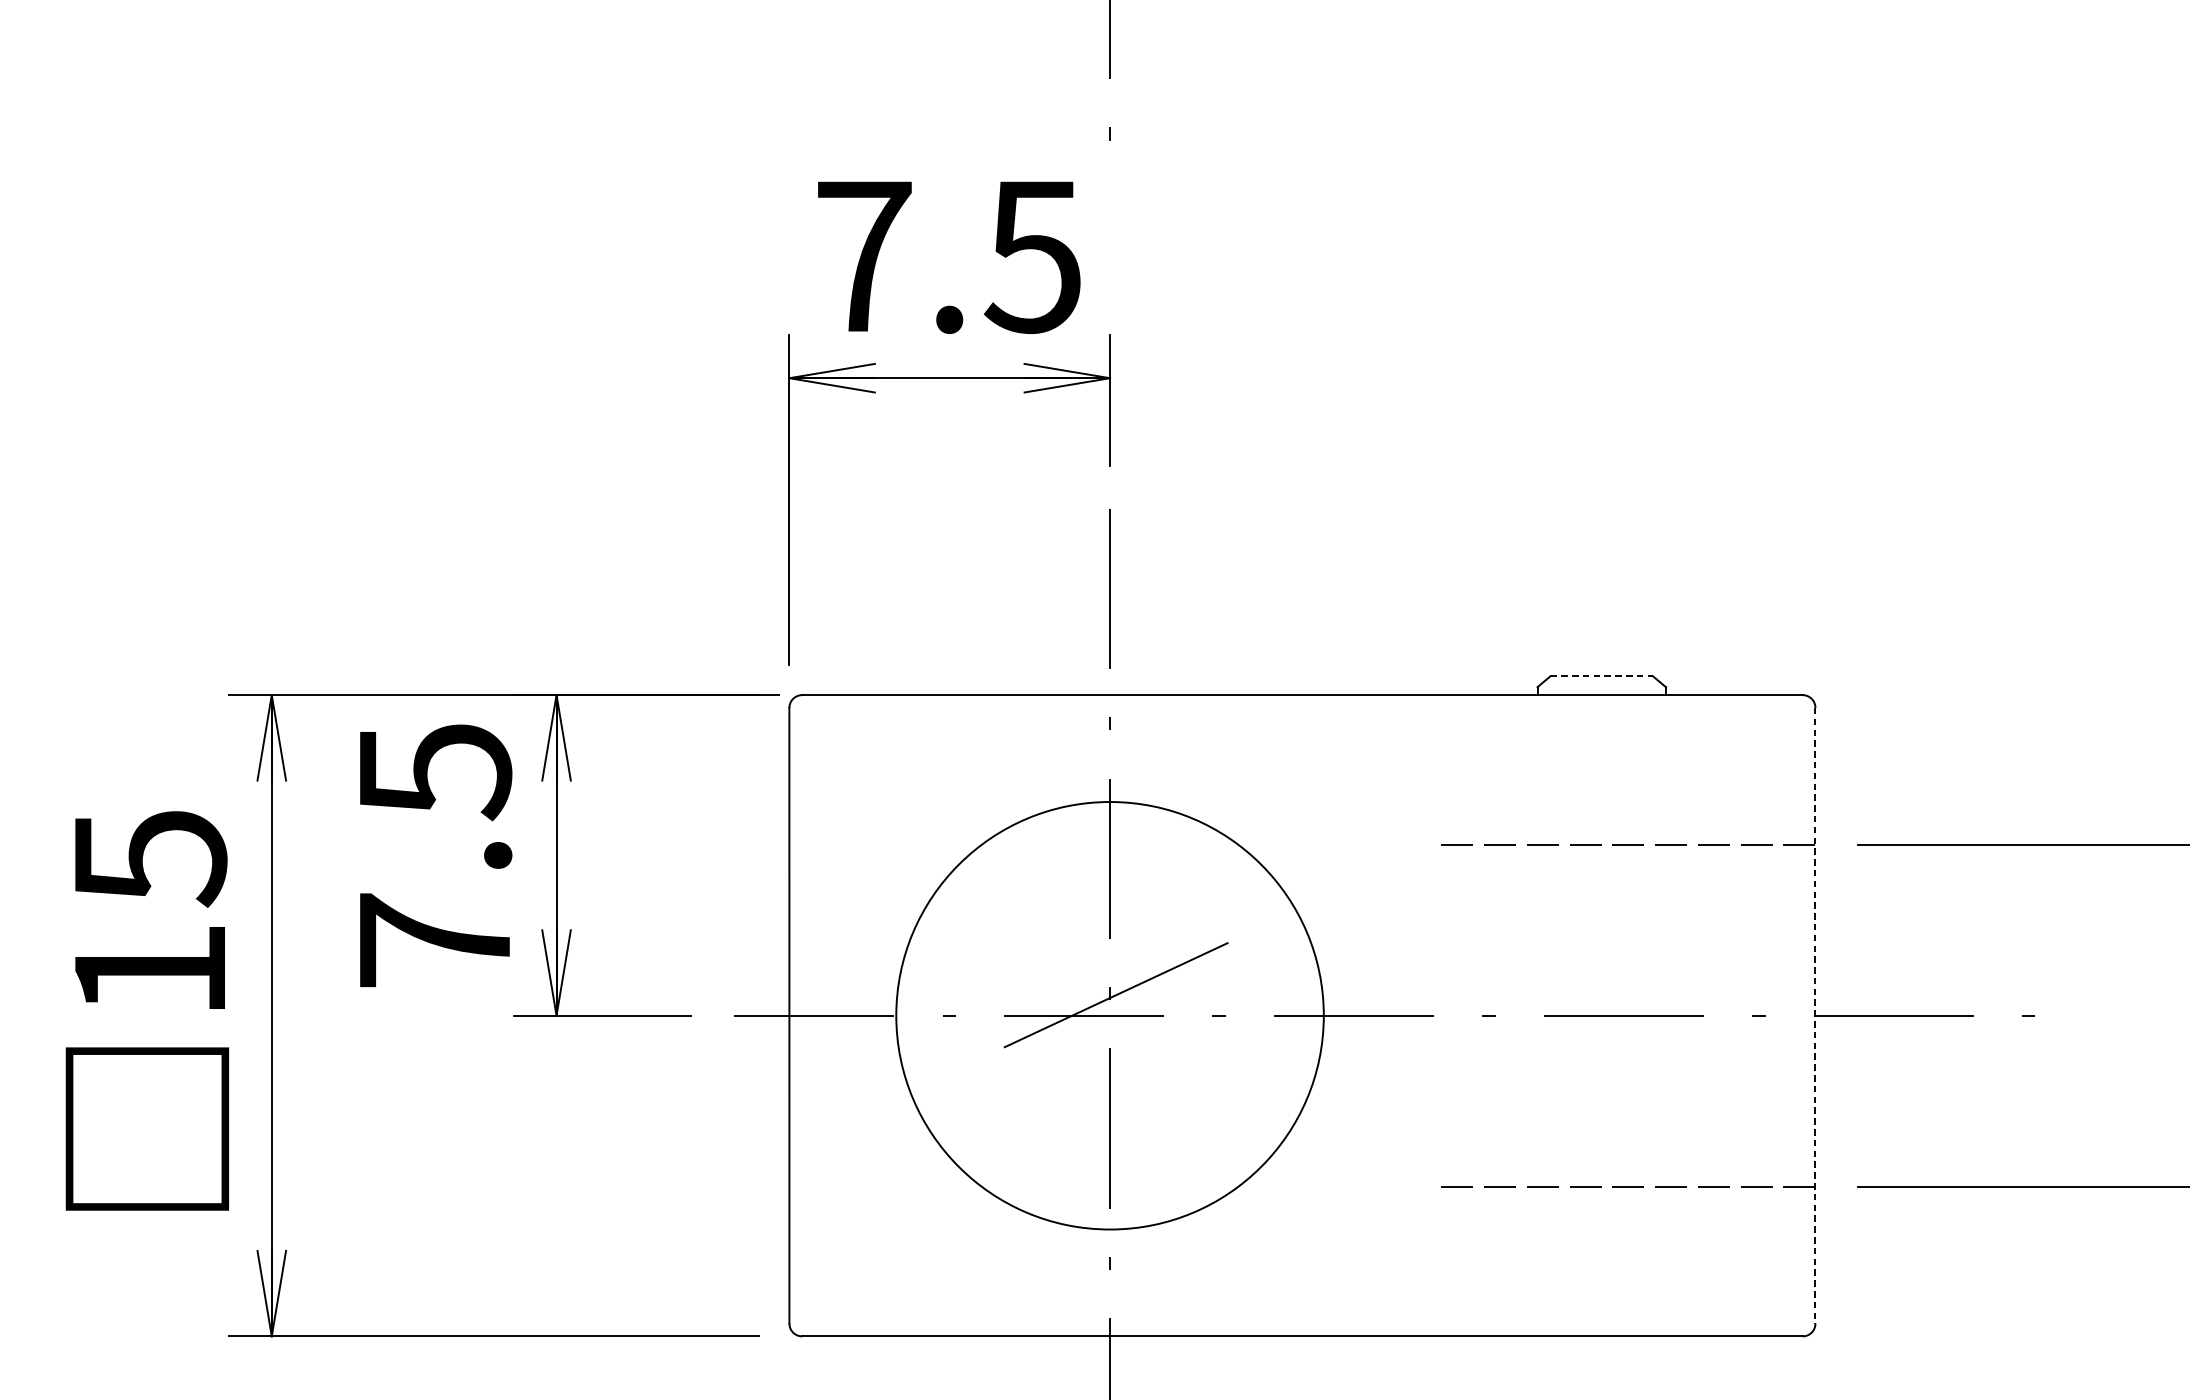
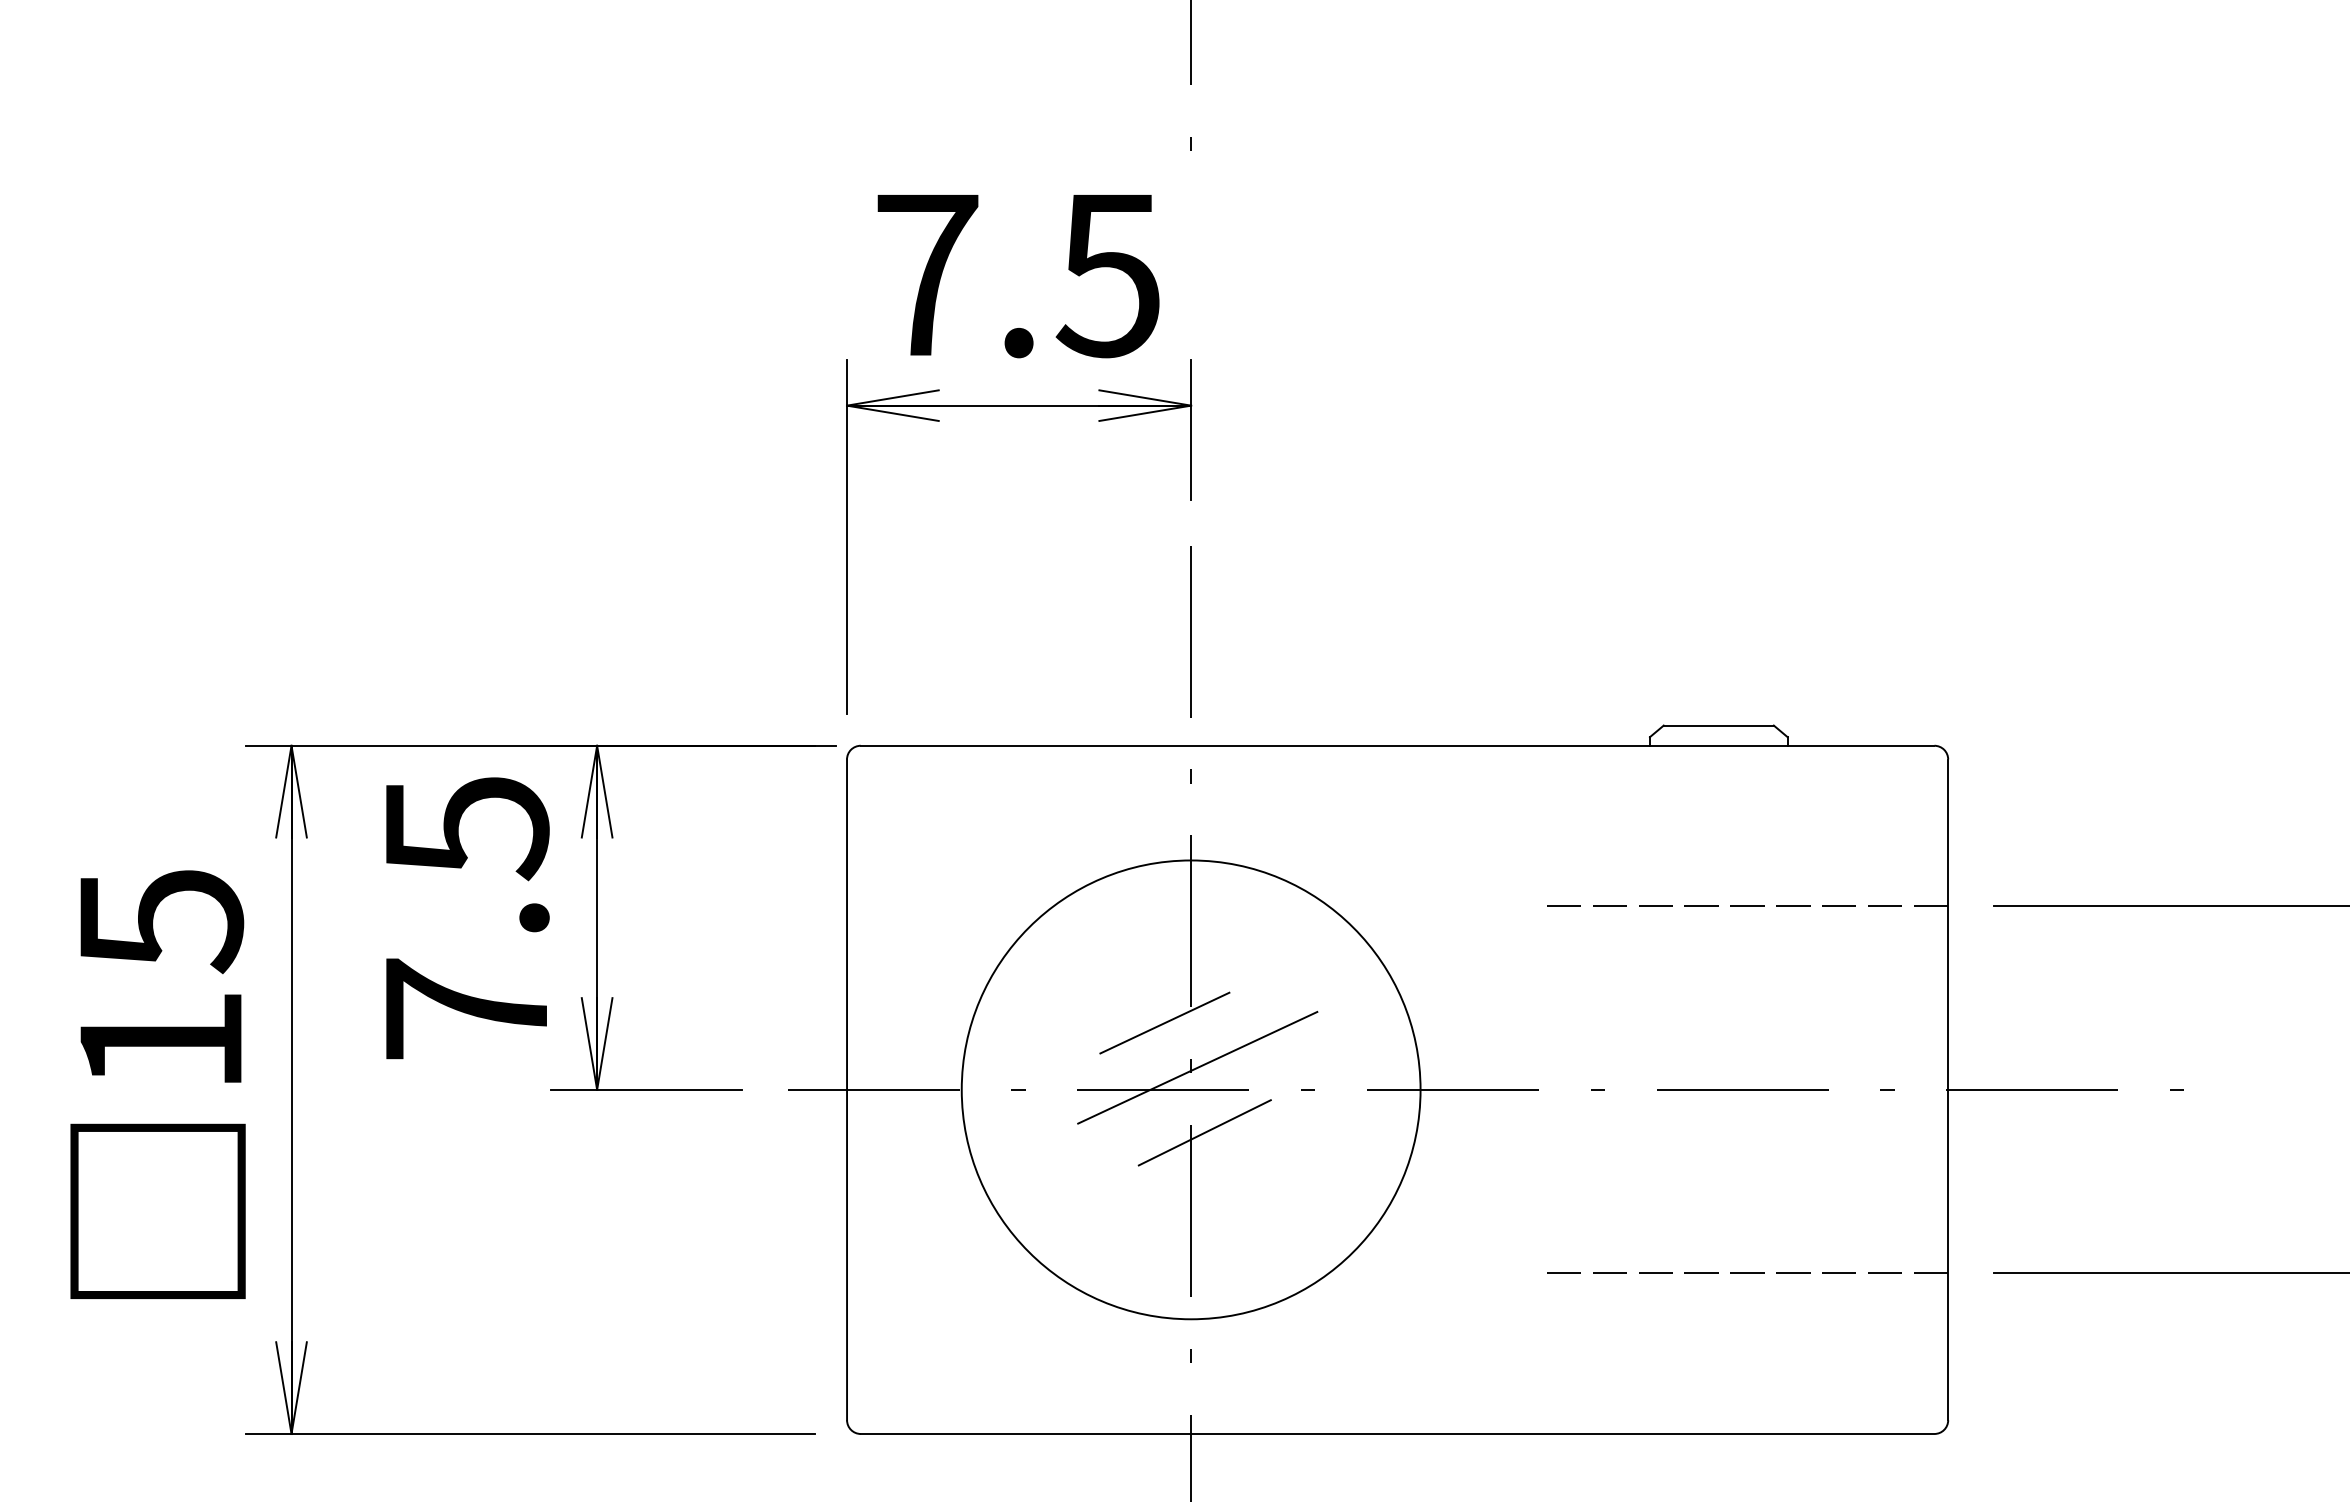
line: (1602, 676) -> (1719, 725), dashed -> solid
line: (1085, 952) -> (1164, 1022), added
line: (1815, 1016) -> (1948, 1090), dashed -> solid
line: (1122, 1055) -> (1204, 1132), added

